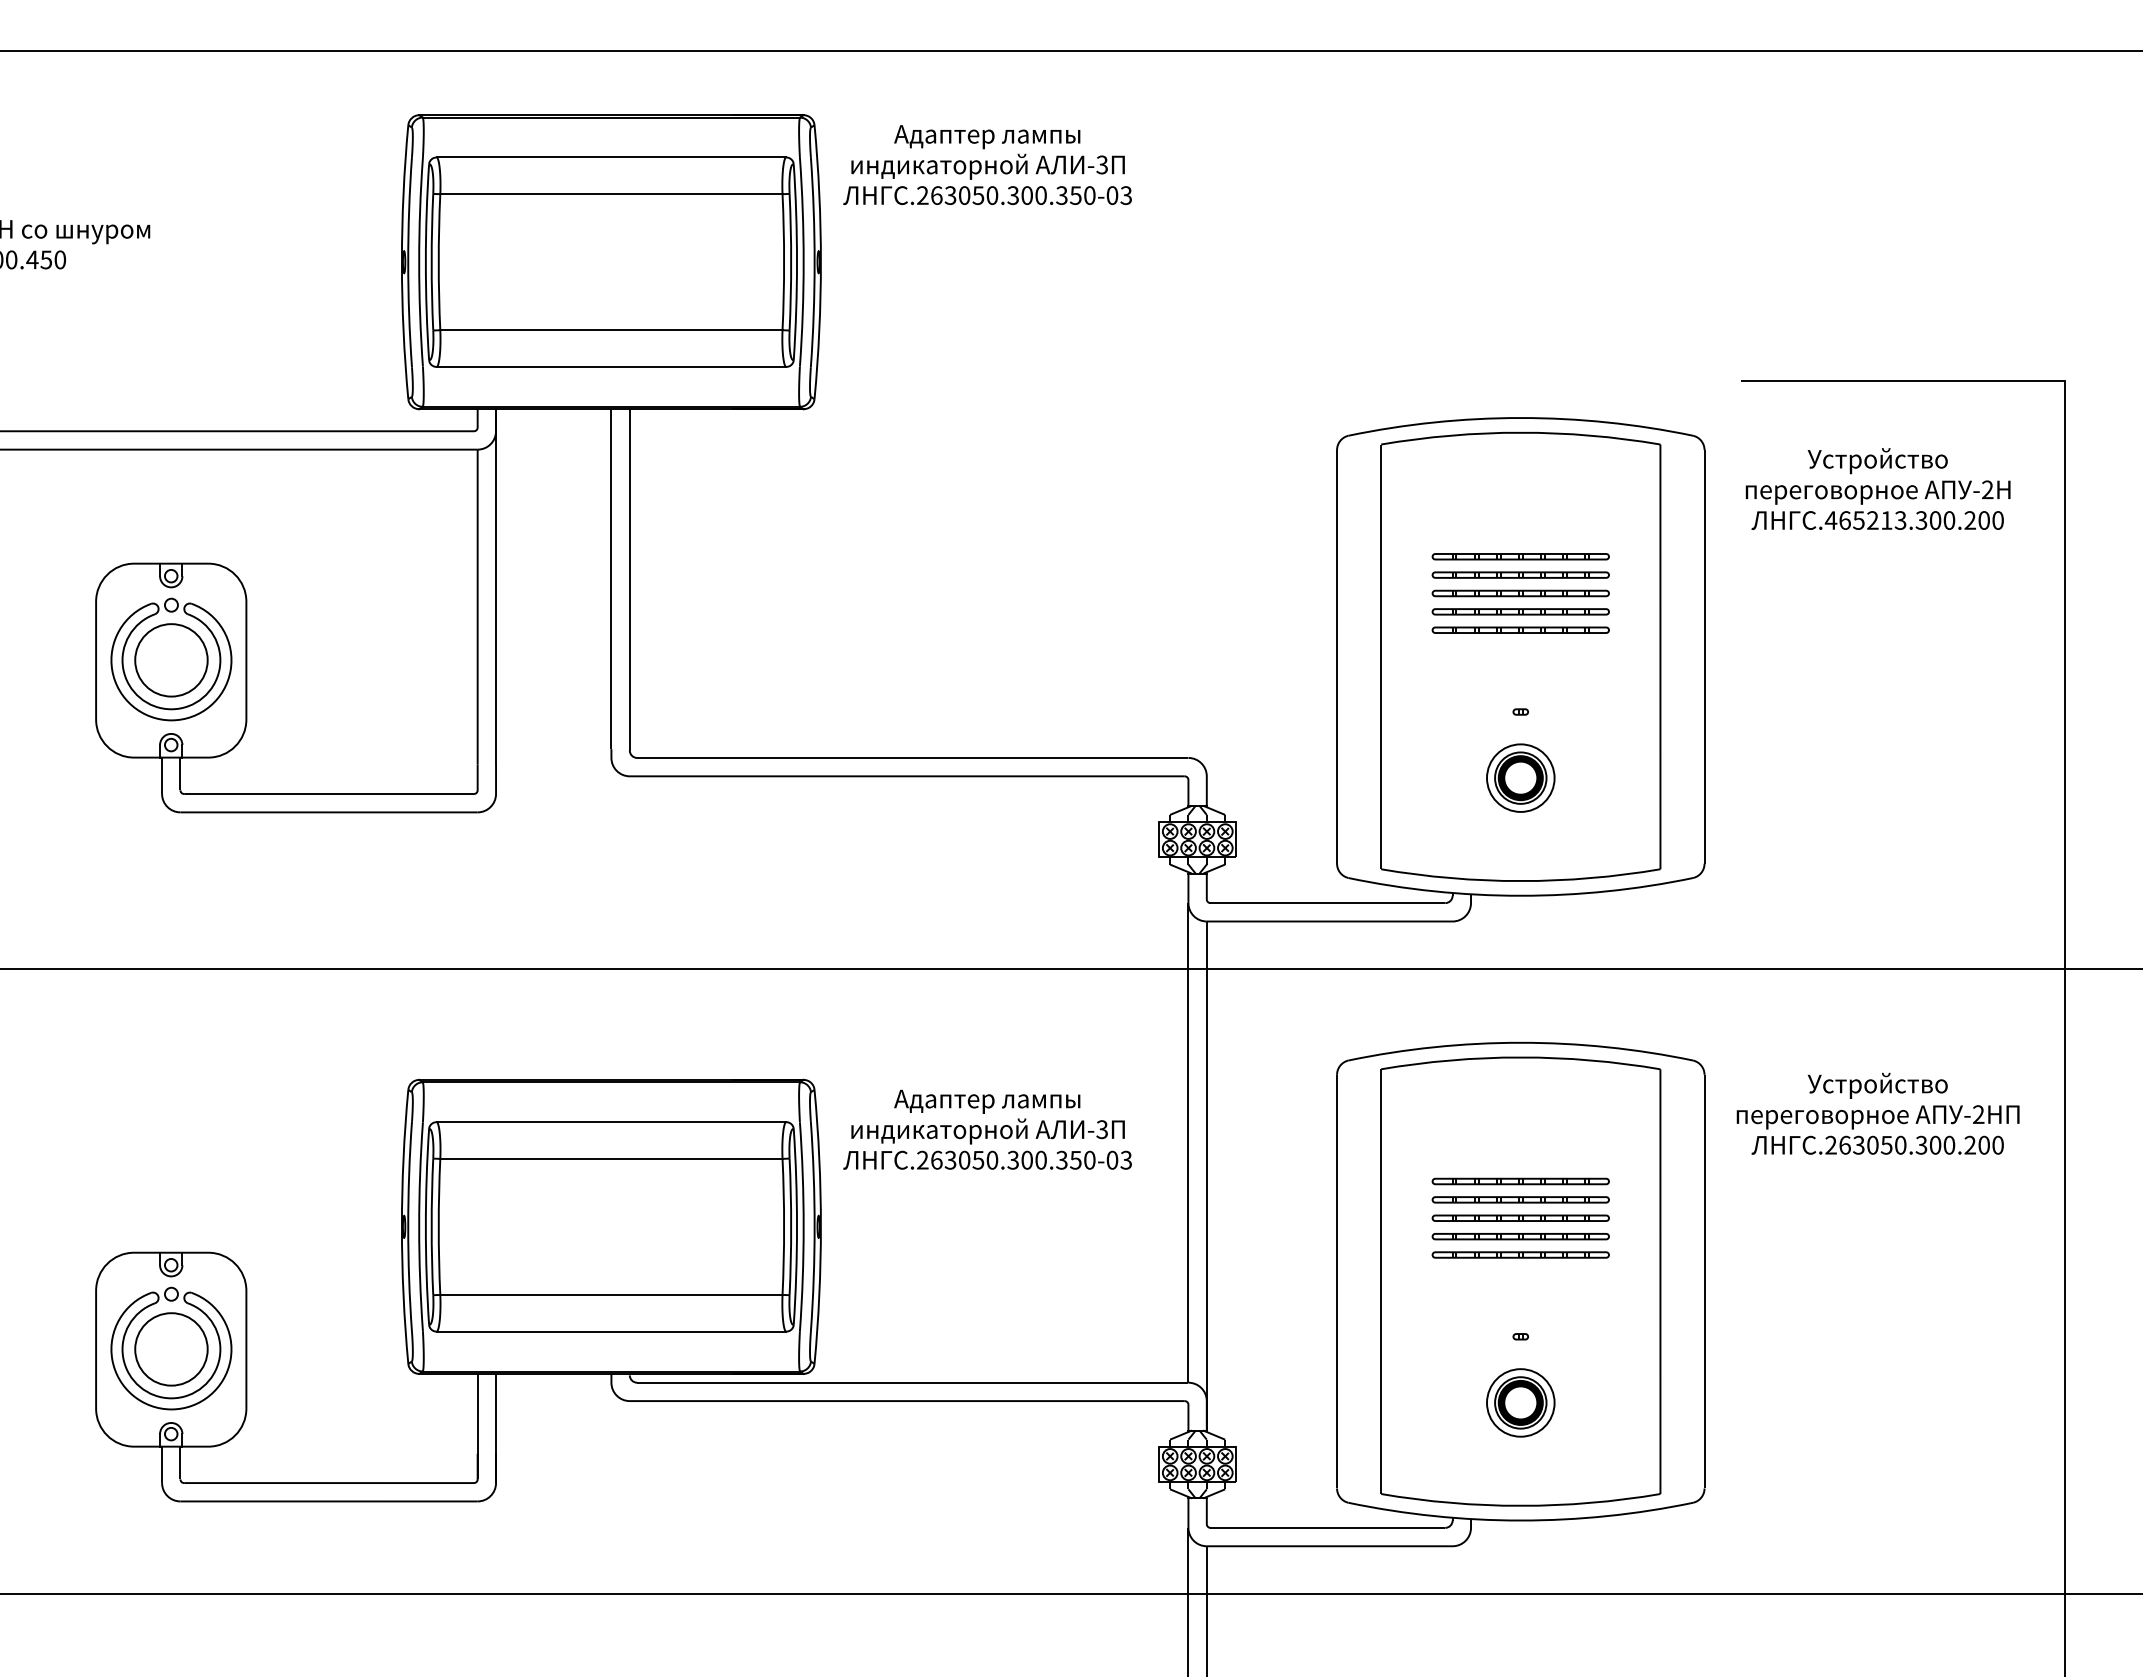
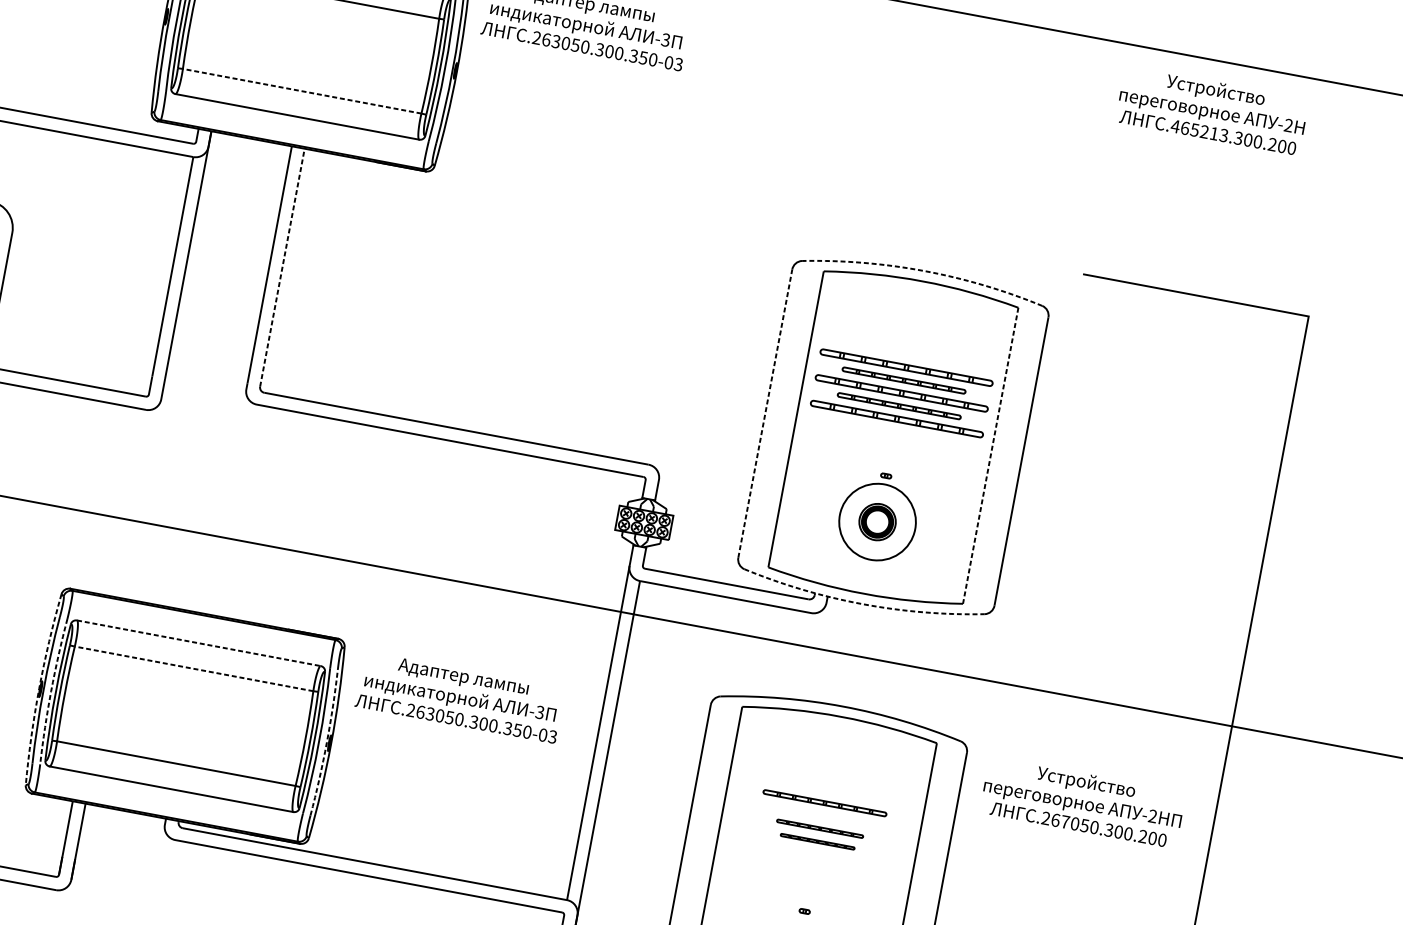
line: (610, 330) -> (301, 91), solid -> dashed
arc: (1520, 418) -> (924, 271), solid -> dashed
text: (1877, 488) -> (1211, 110), moved
part: (1520, 556) -> (906, 367), size x1.4
line: (629, 579) -> (282, 267), solid -> dashed
part: (1520, 593) -> (901, 393), size x1.4
part: (1520, 629) -> (896, 418), size x1.4
line: (1337, 656) -> (765, 413), solid -> dashed
line: (1660, 657) -> (990, 456), solid -> dashed
circle: (1520, 777) -> (877, 521), size x1.6
arc: (1520, 895) -> (862, 603), solid -> dashed
line: (611, 1122) -> (198, 643), solid -> dashed
text: (1858, 1144) -> (1065, 821), .263050.300.200 -> .267050.300.200
line: (610, 1158) -> (193, 668), solid -> dashed
part: (1520, 1199) -> (822, 815), removed
part: (1520, 1217) -> (820, 828), size x0.7
arc: (401, 1226) -> (38, 688), solid -> dashed
arc: (419, 1226) -> (51, 690), solid -> dashed
arc: (814, 1226) -> (326, 742), solid -> dashed
part: (1520, 1236) -> (817, 841), size x0.6
part: (1520, 1254) -> (815, 854), removed

